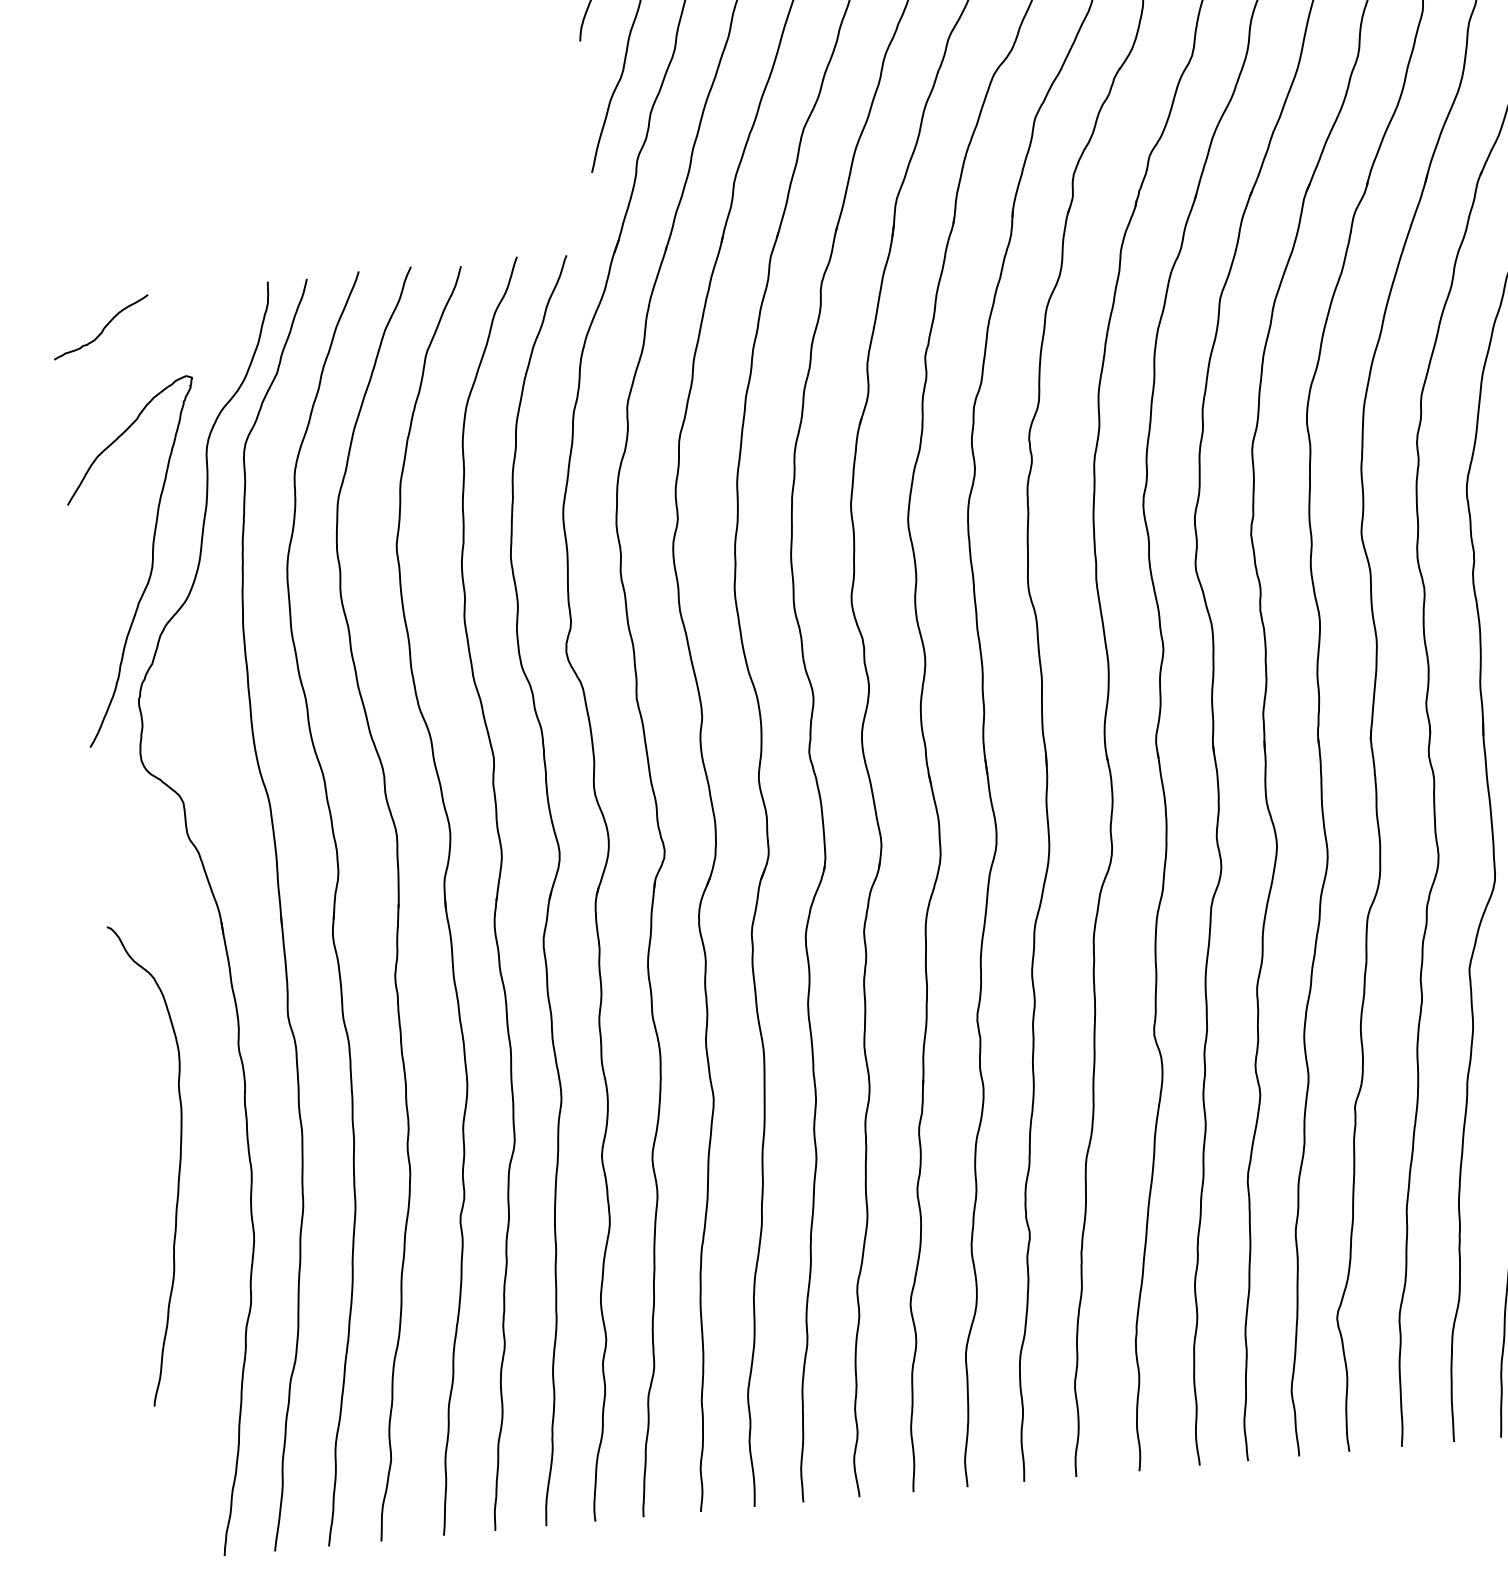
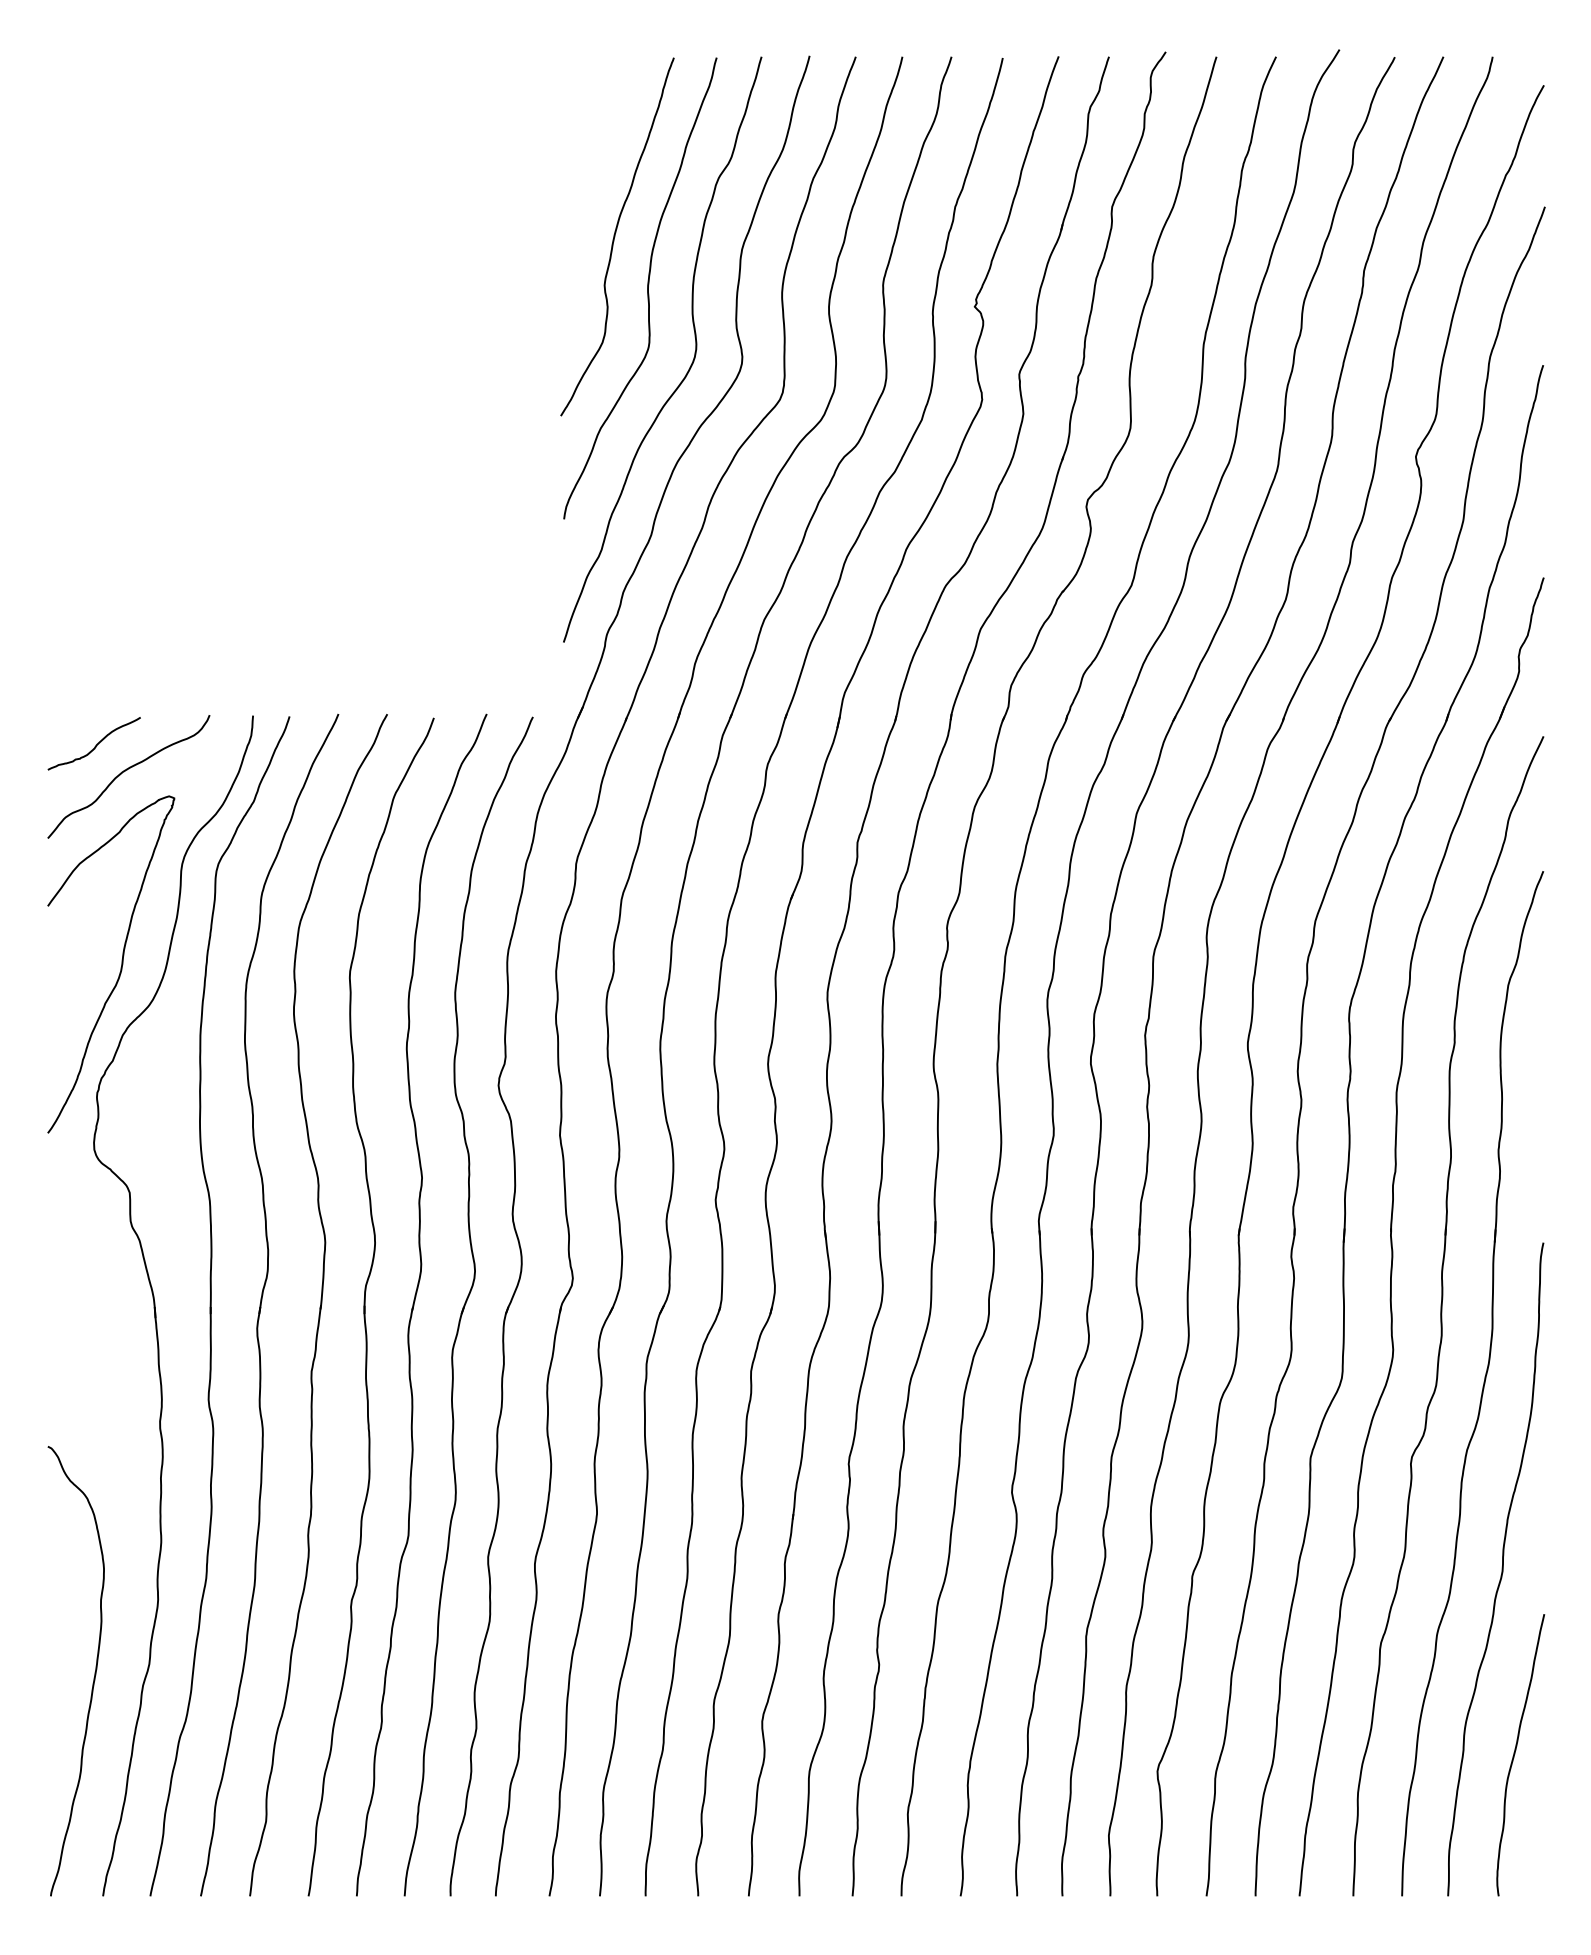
curve: (136, 355) -> (124, 772), added
curve: (178, 1168) -> (93, 1677), moved

